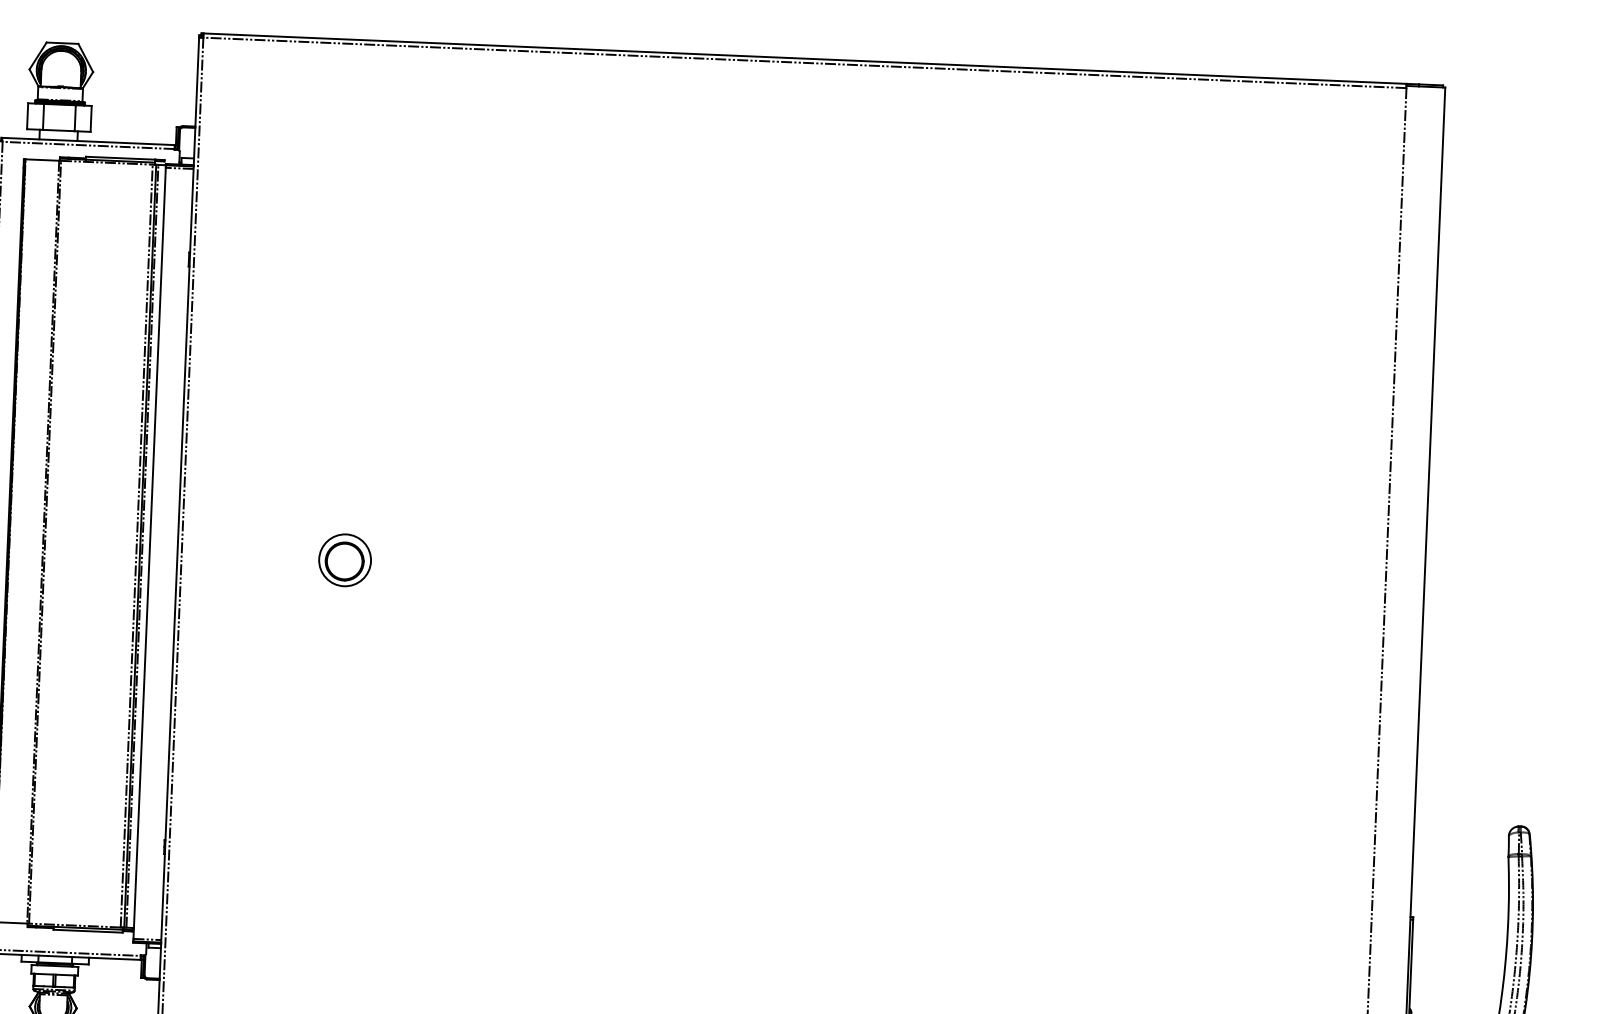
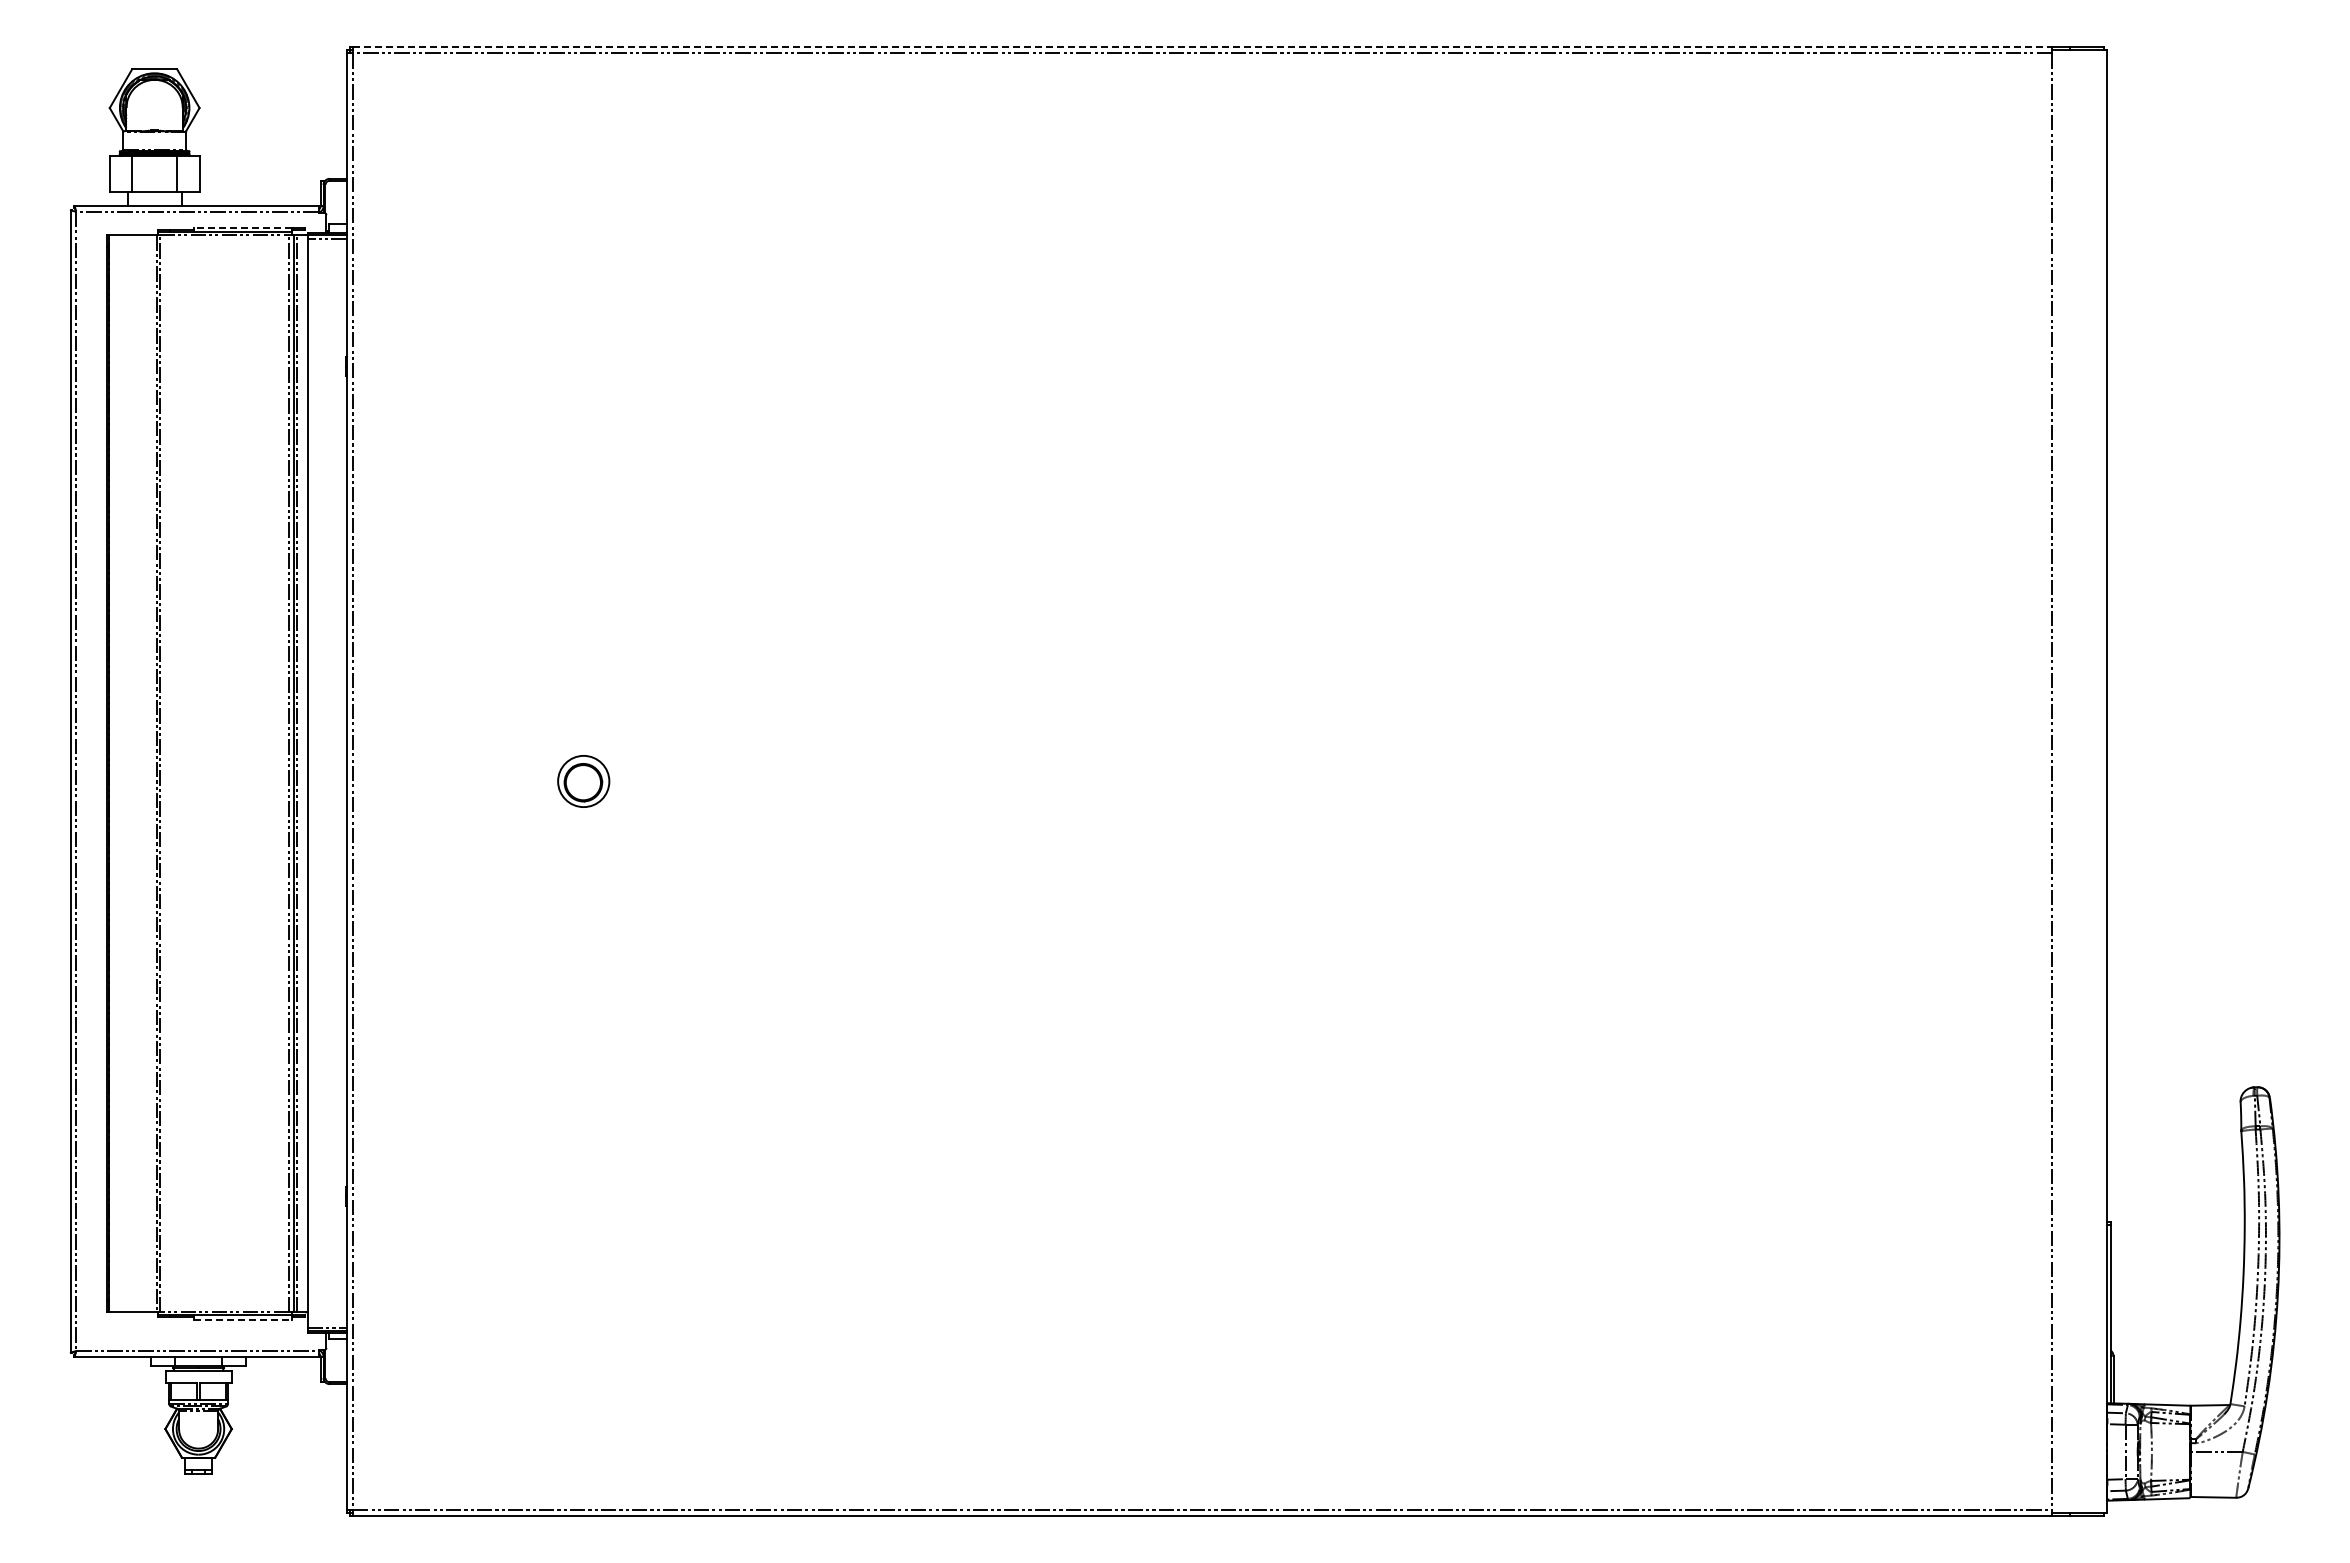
line: (805, 58) -> (1202, 47), solid -> dashed
line: (120, 157) -> (243, 227), solid -> dashed
part: (345, 560) -> (583, 781), size x0.7
line: (88, 931) -> (243, 1319), solid -> dashed

